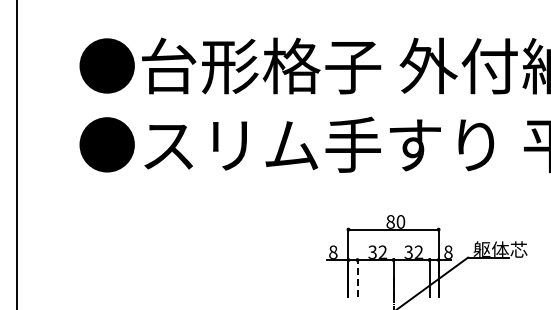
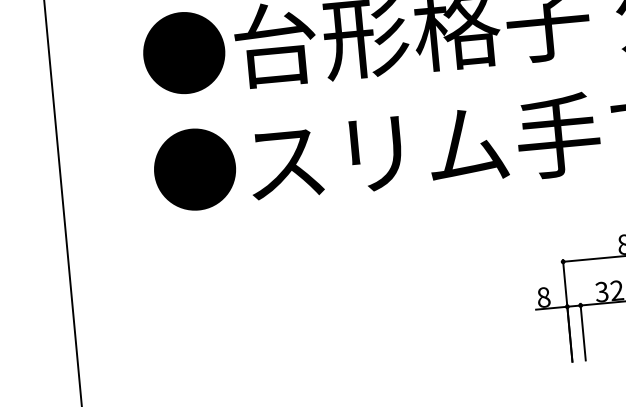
line: (357, 277) -> (583, 331), dashed -> solid

